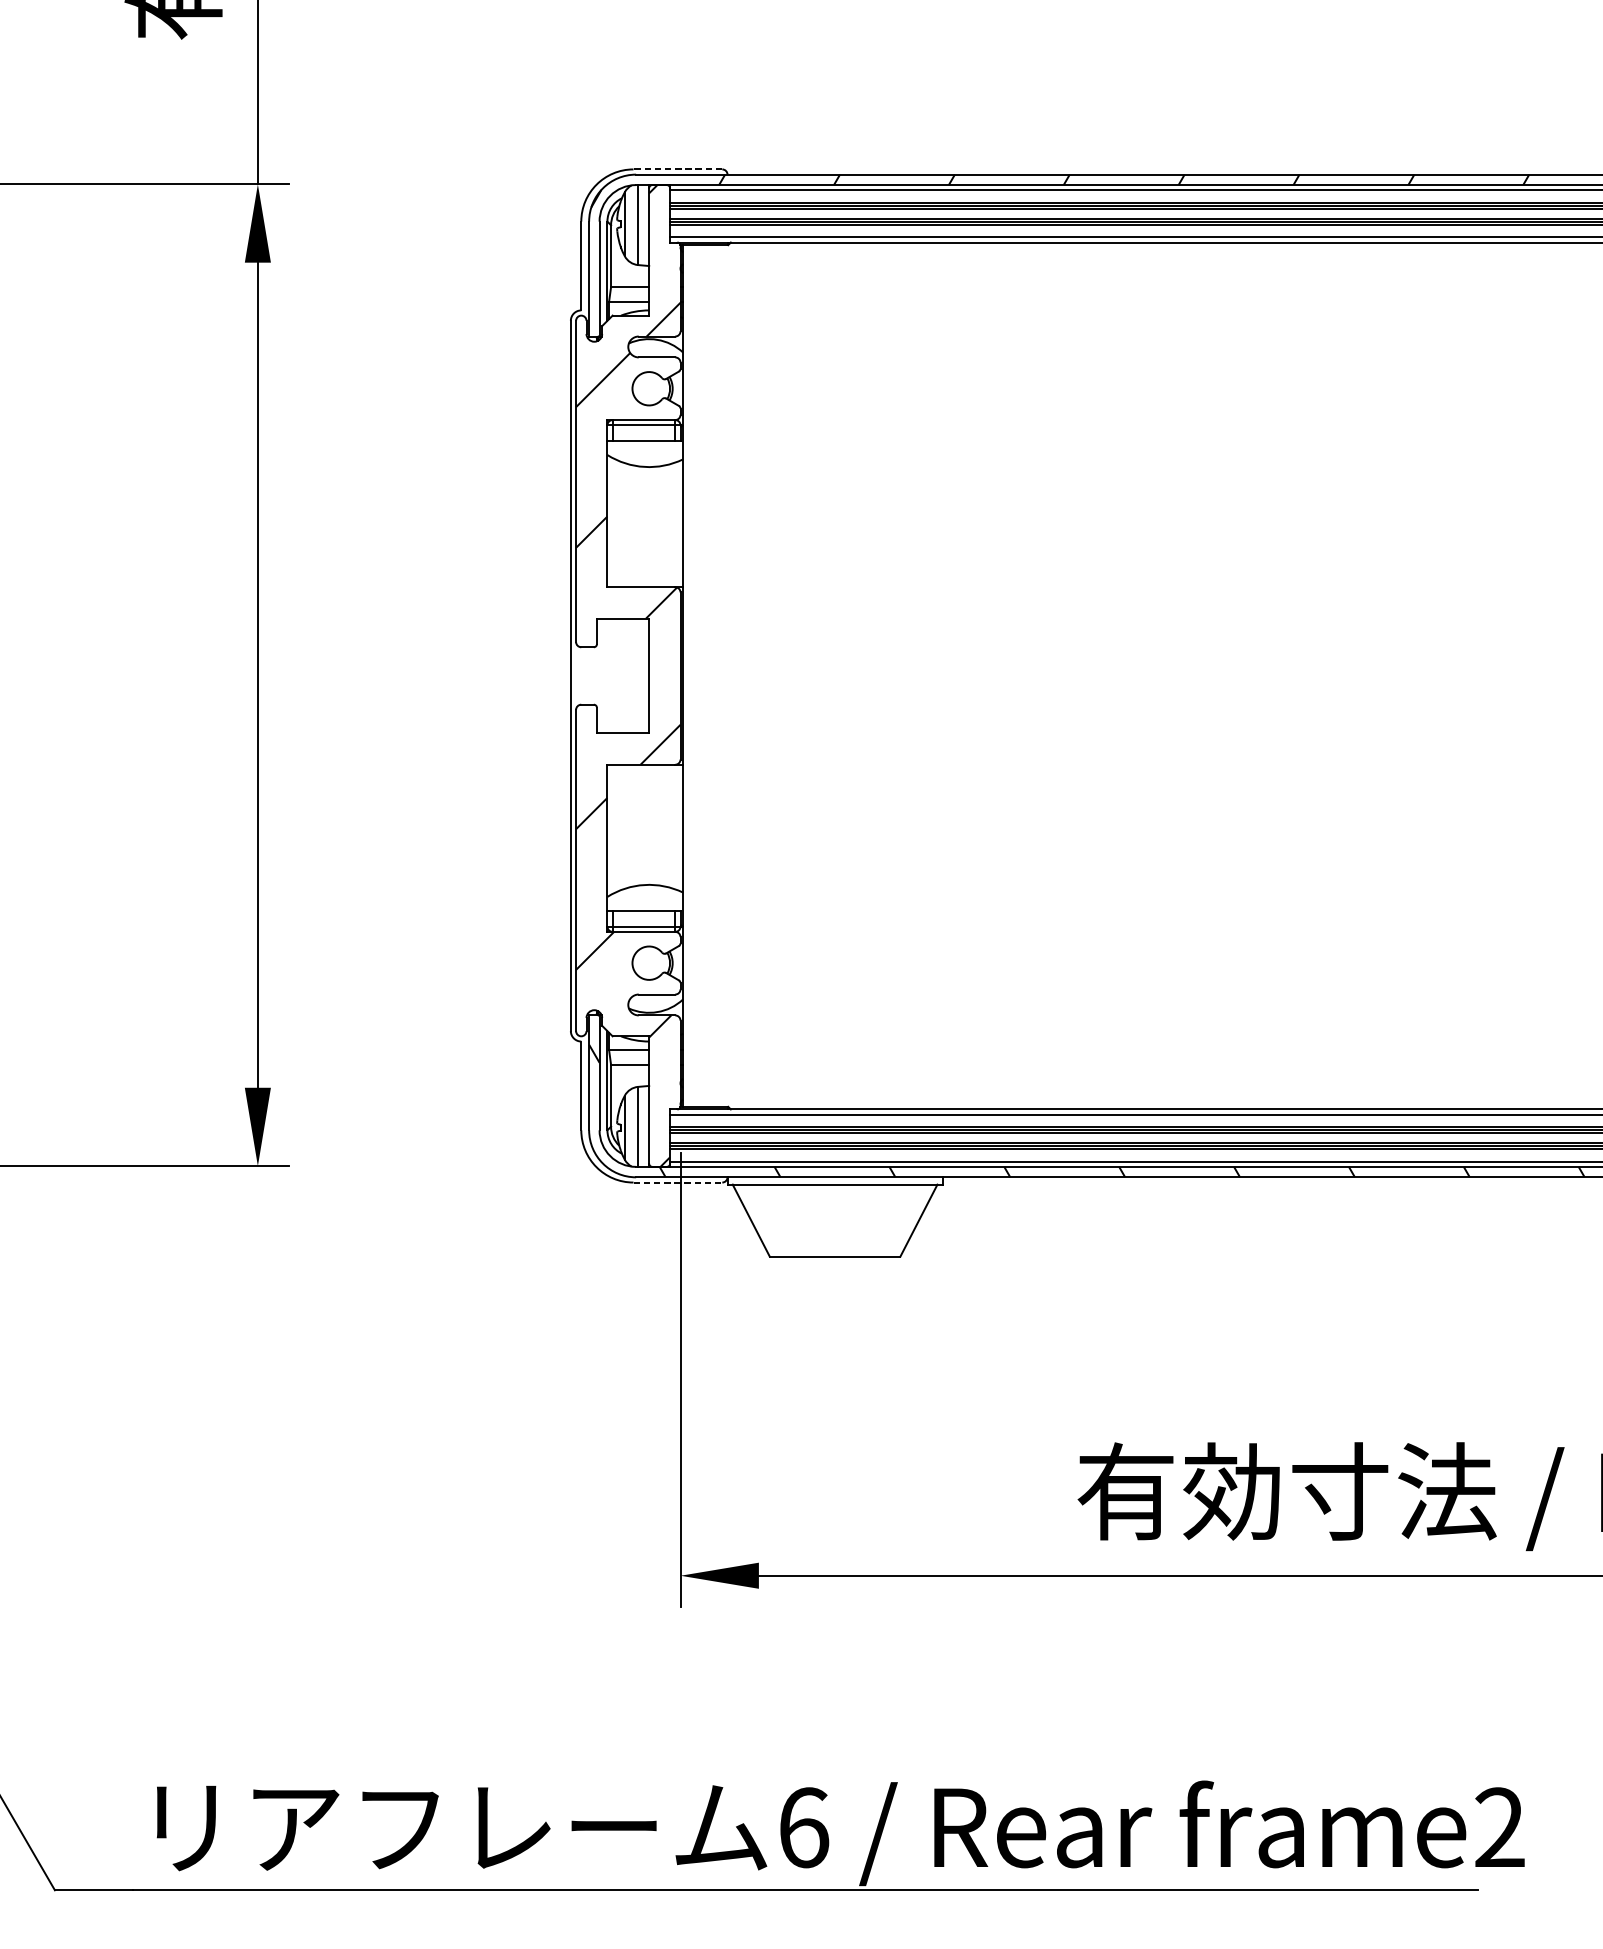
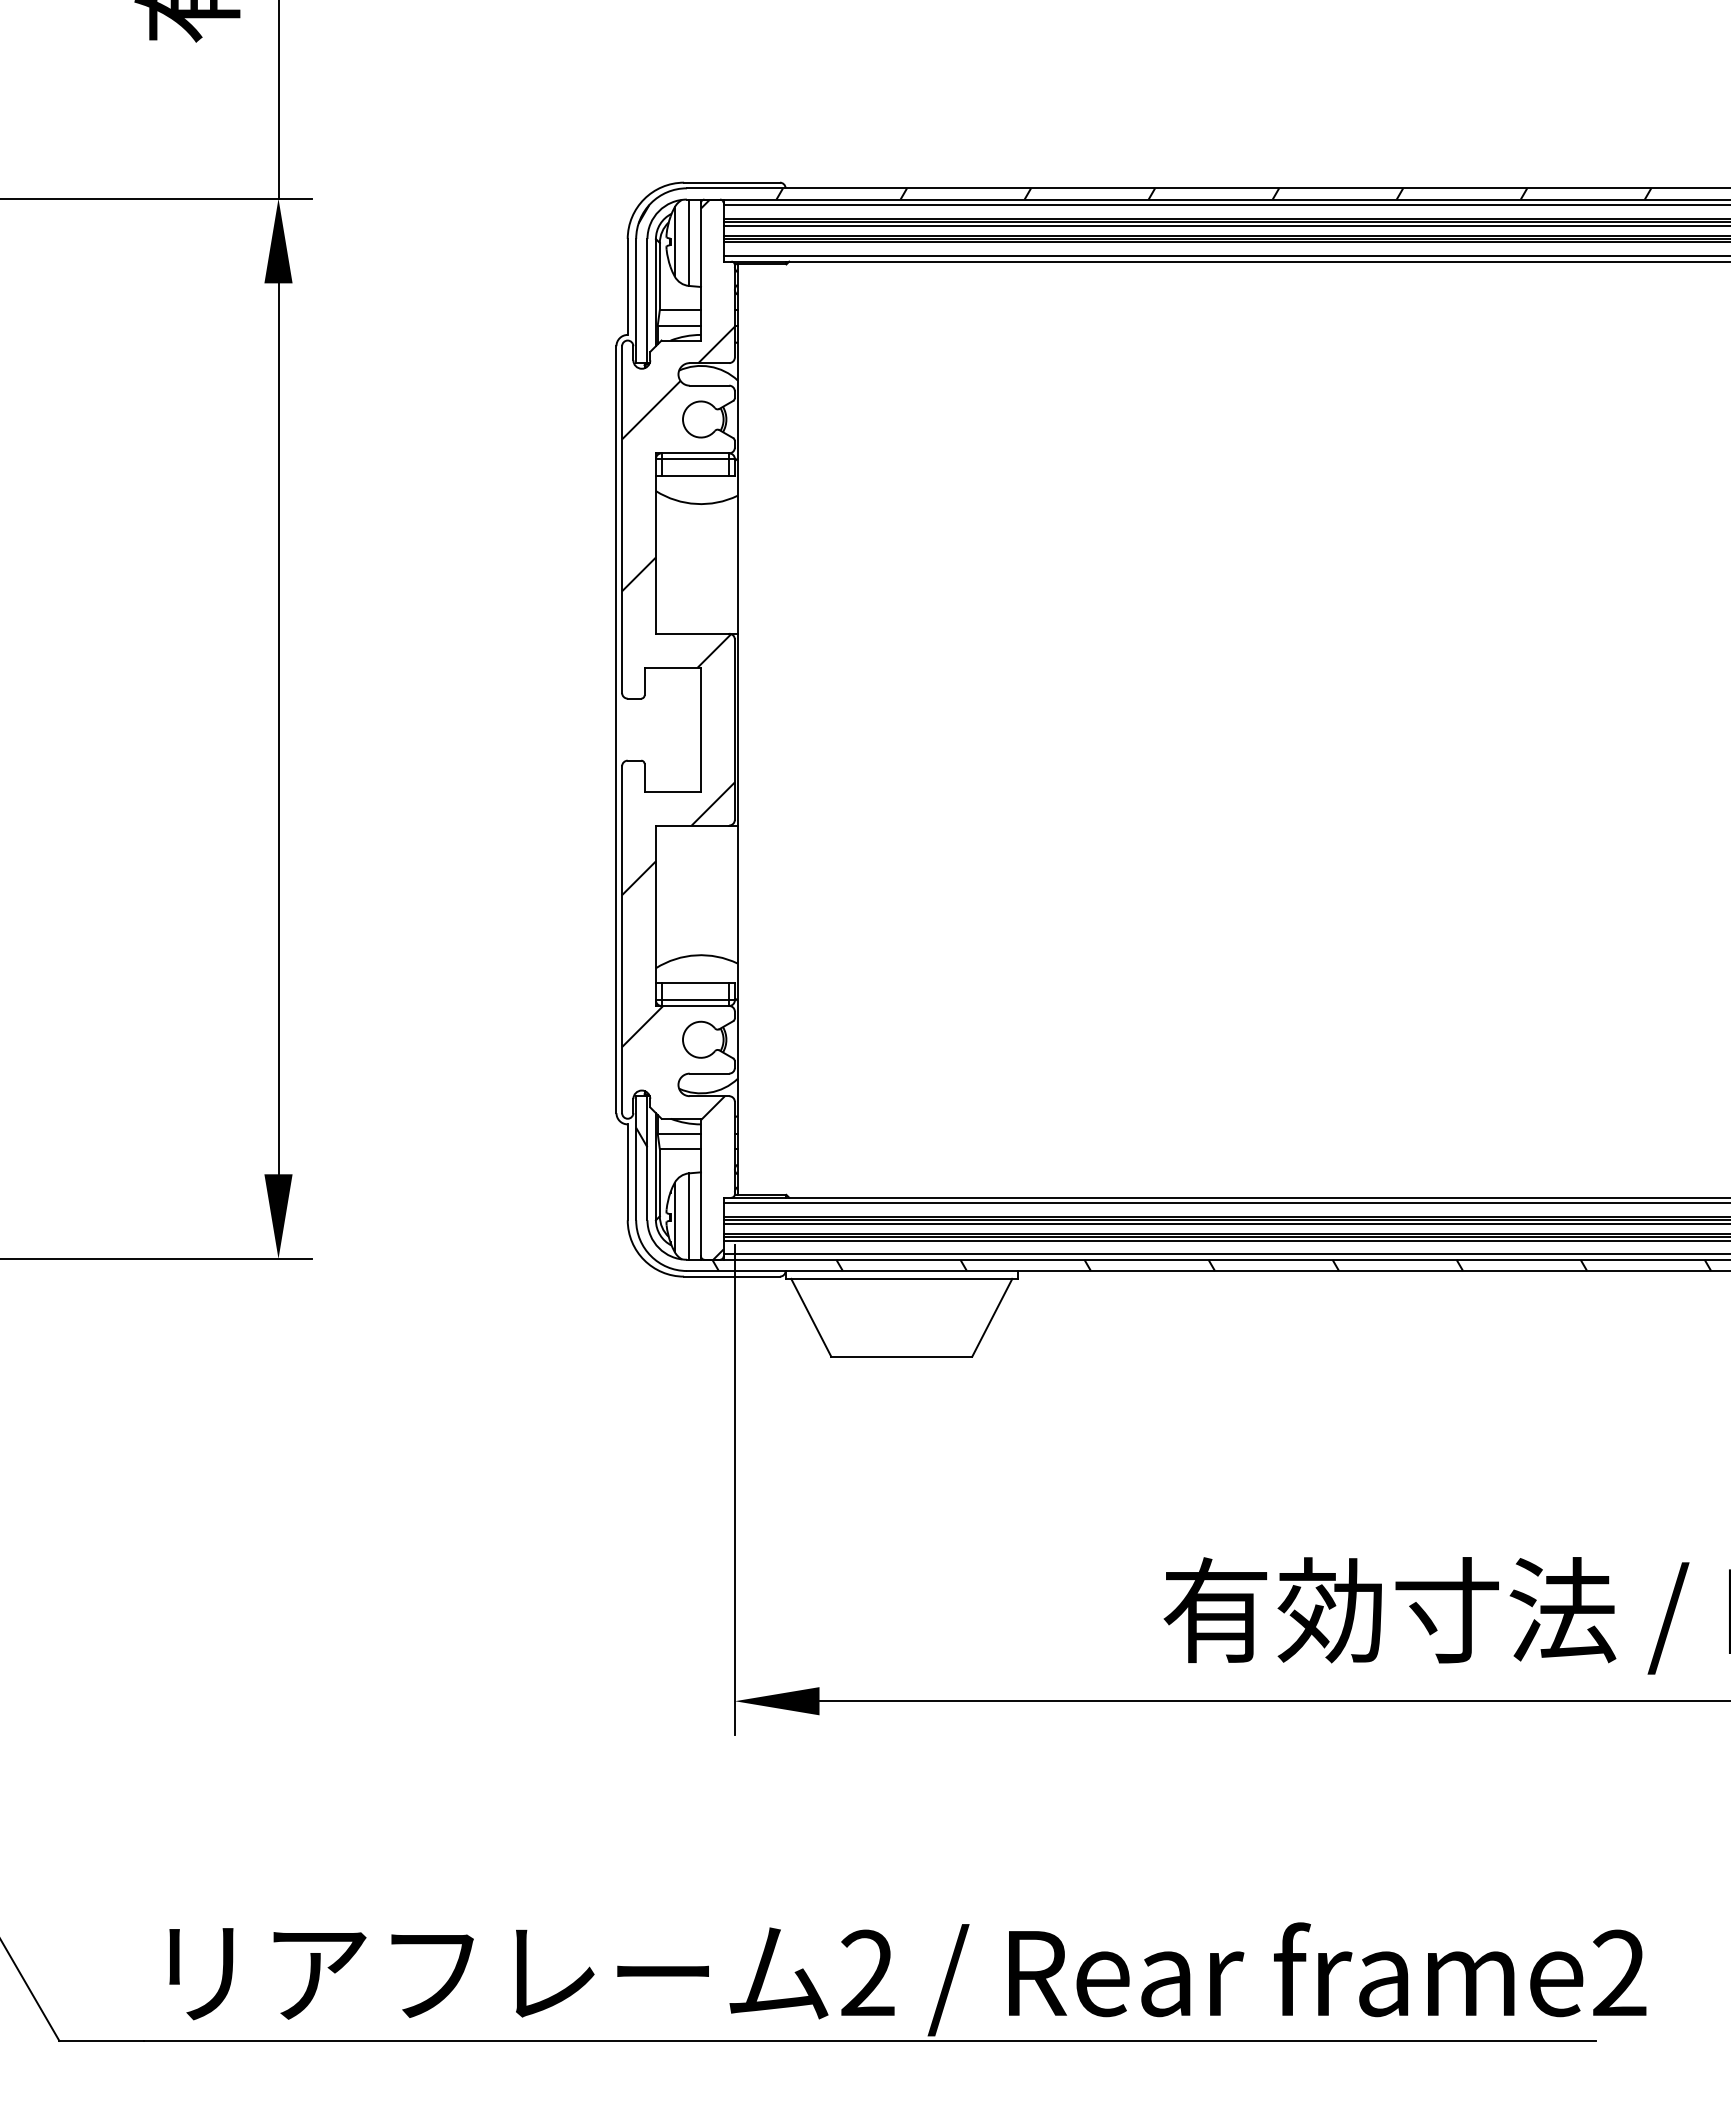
line: (678, 169) -> (732, 182), dashed -> solid
line: (678, 1182) -> (732, 1276), dashed -> solid
text: (804, 1827) -> (868, 1973), 6 -> 2

